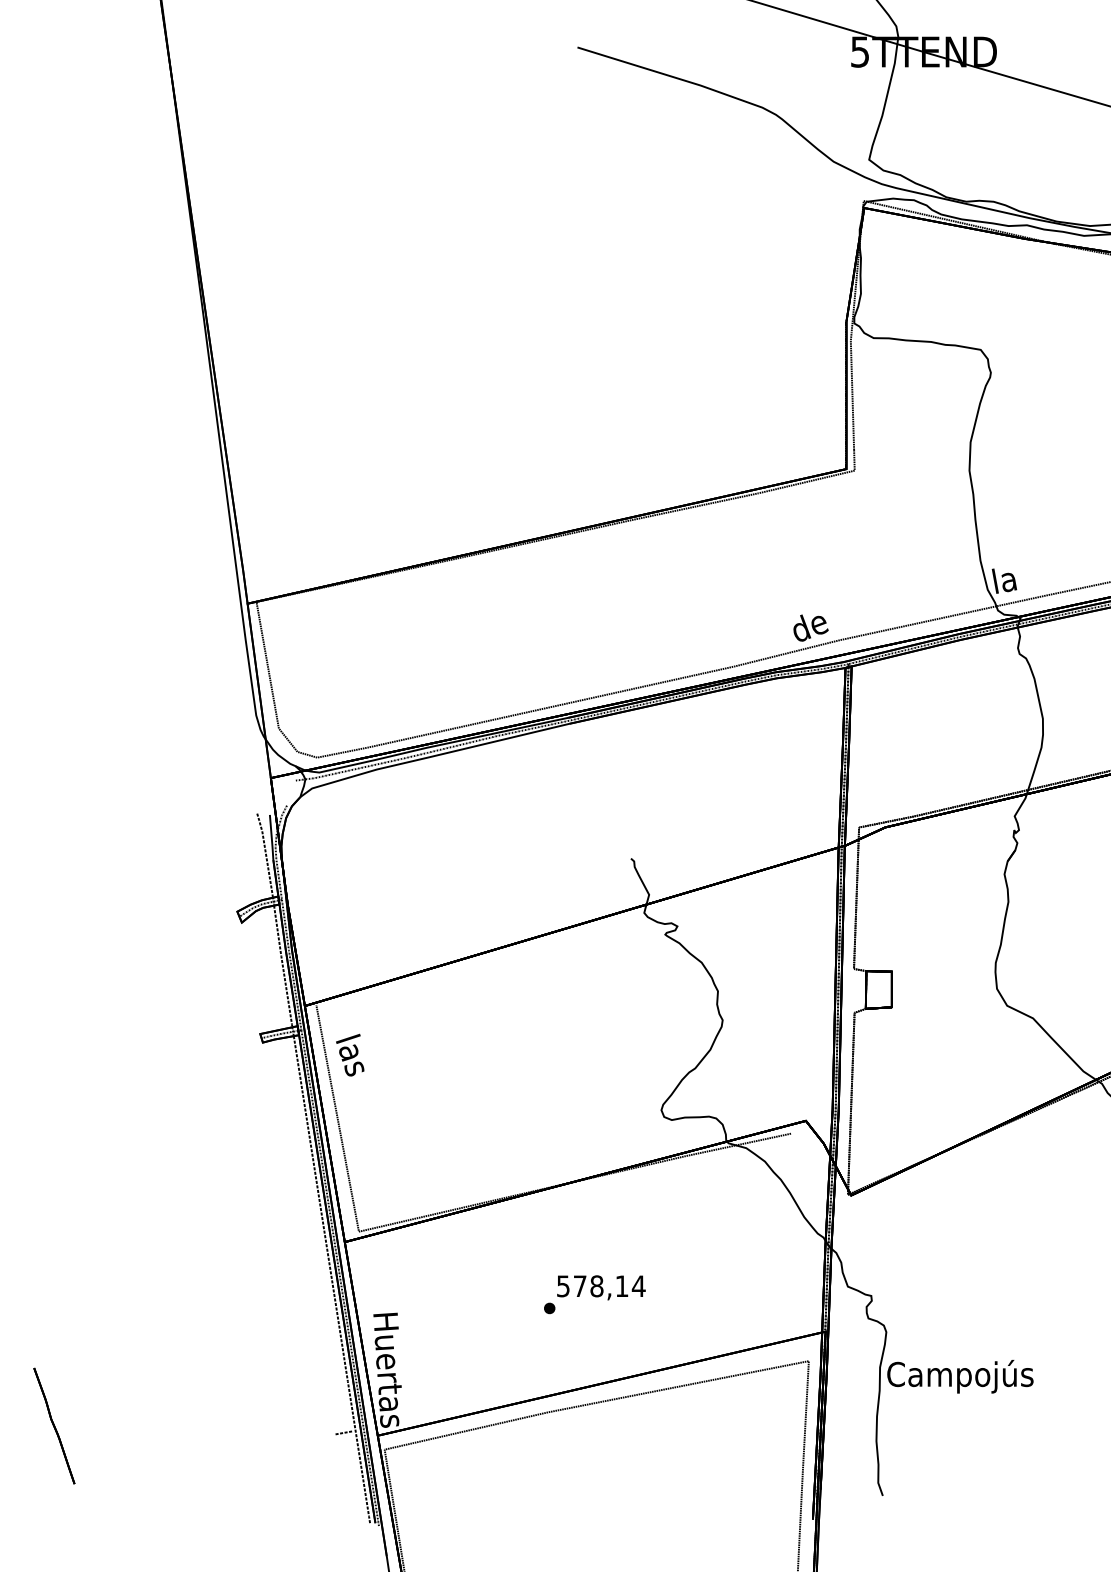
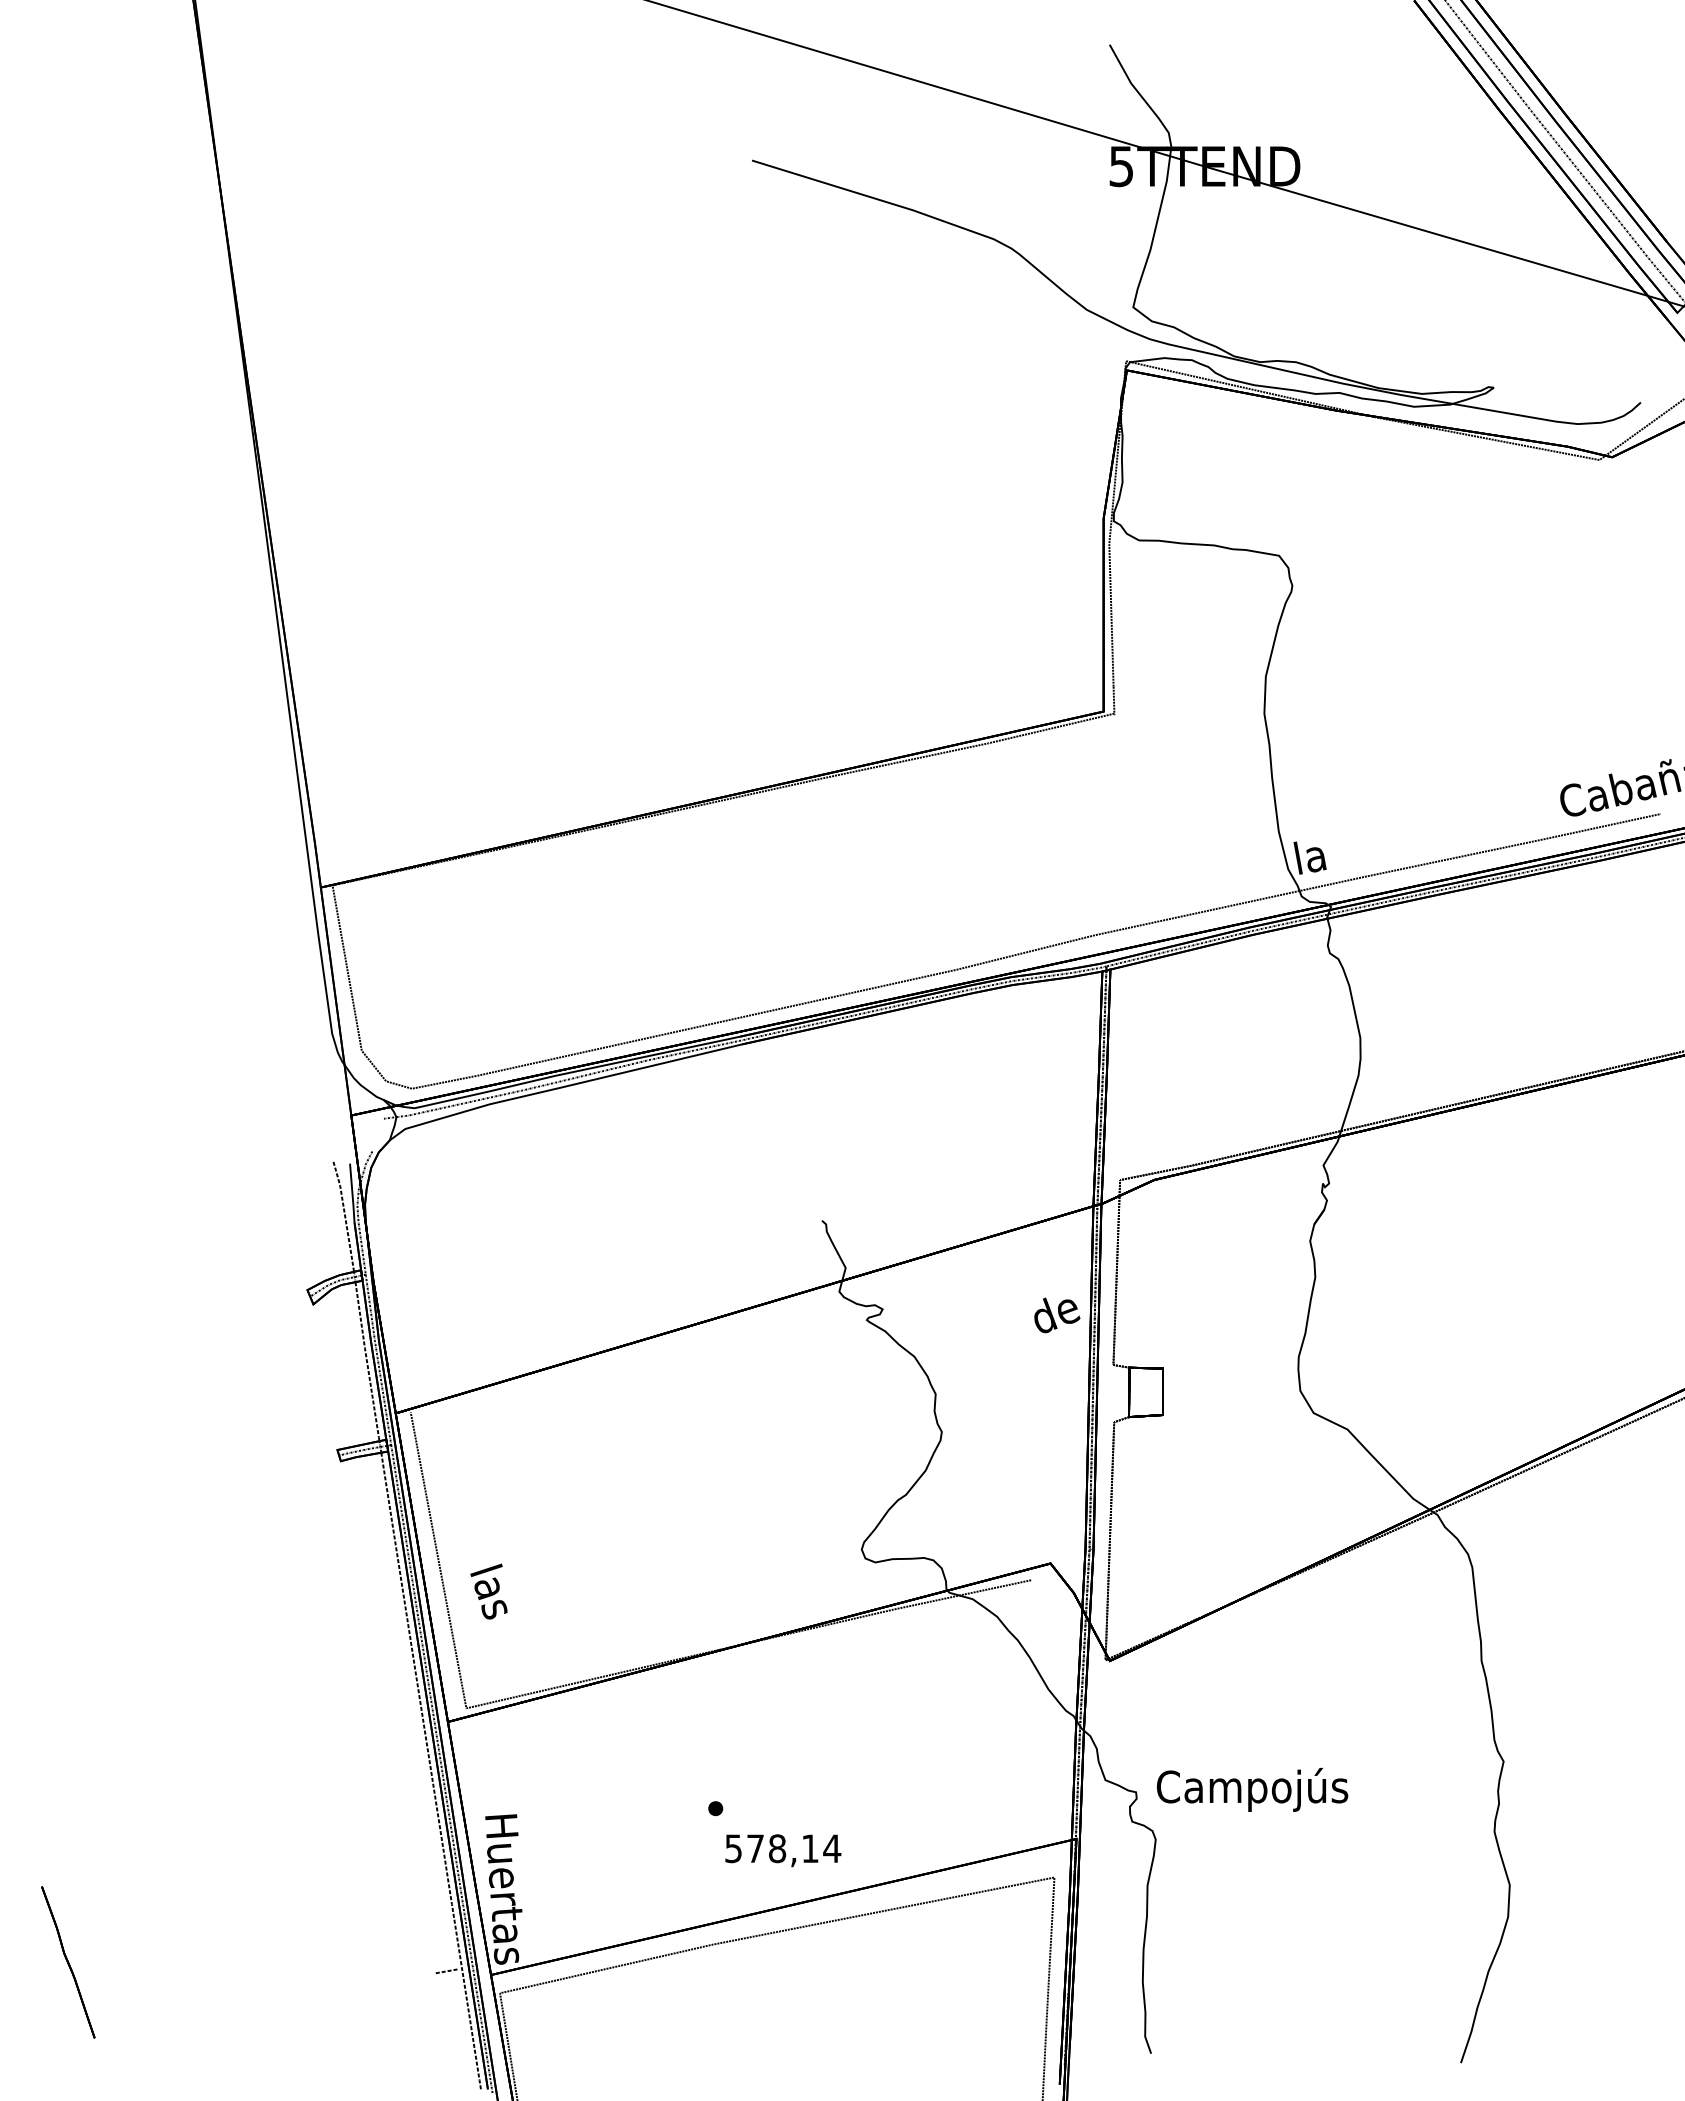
text: (811, 628) -> (1057, 1315), moved
text: (349, 1055) -> (488, 1591), moved
text: (601, 1287) -> (783, 1850), moved
text: (960, 1376) -> (1252, 1789), moved

